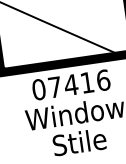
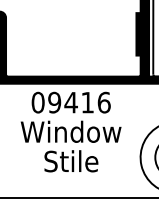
text: (54, 87) -> (54, 102), 07416 -> 09416

